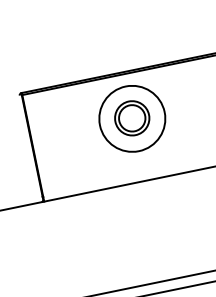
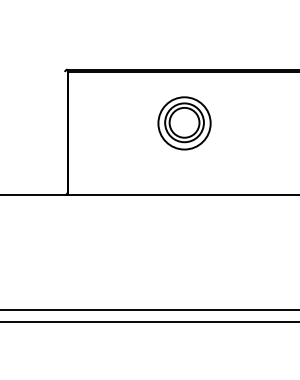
circle: (132, 118) -> (184, 123), size x0.7

